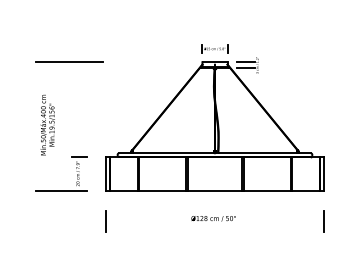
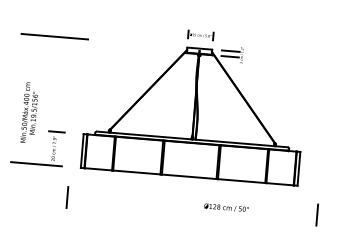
text: (47, 124) -> (29, 112), moved
text: (213, 218) -> (226, 207), moved
line: (105, 221) -> (66, 197), moved
line: (323, 221) -> (317, 215), moved

